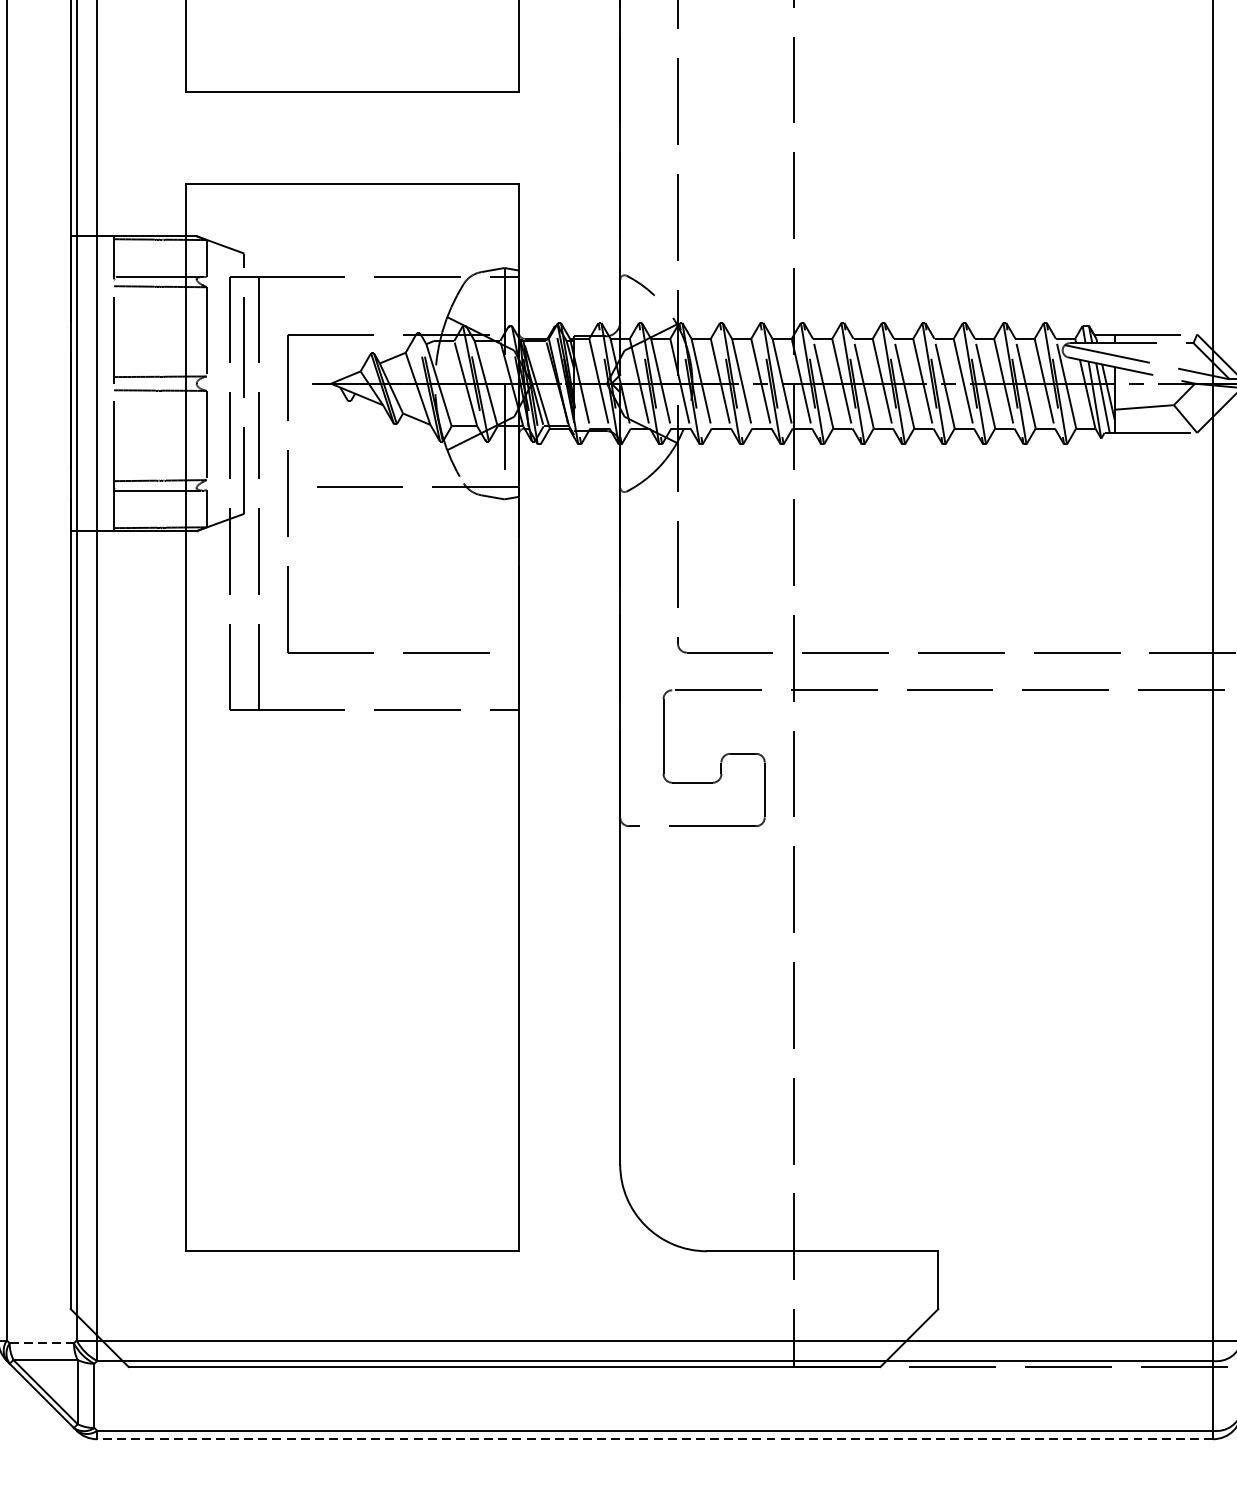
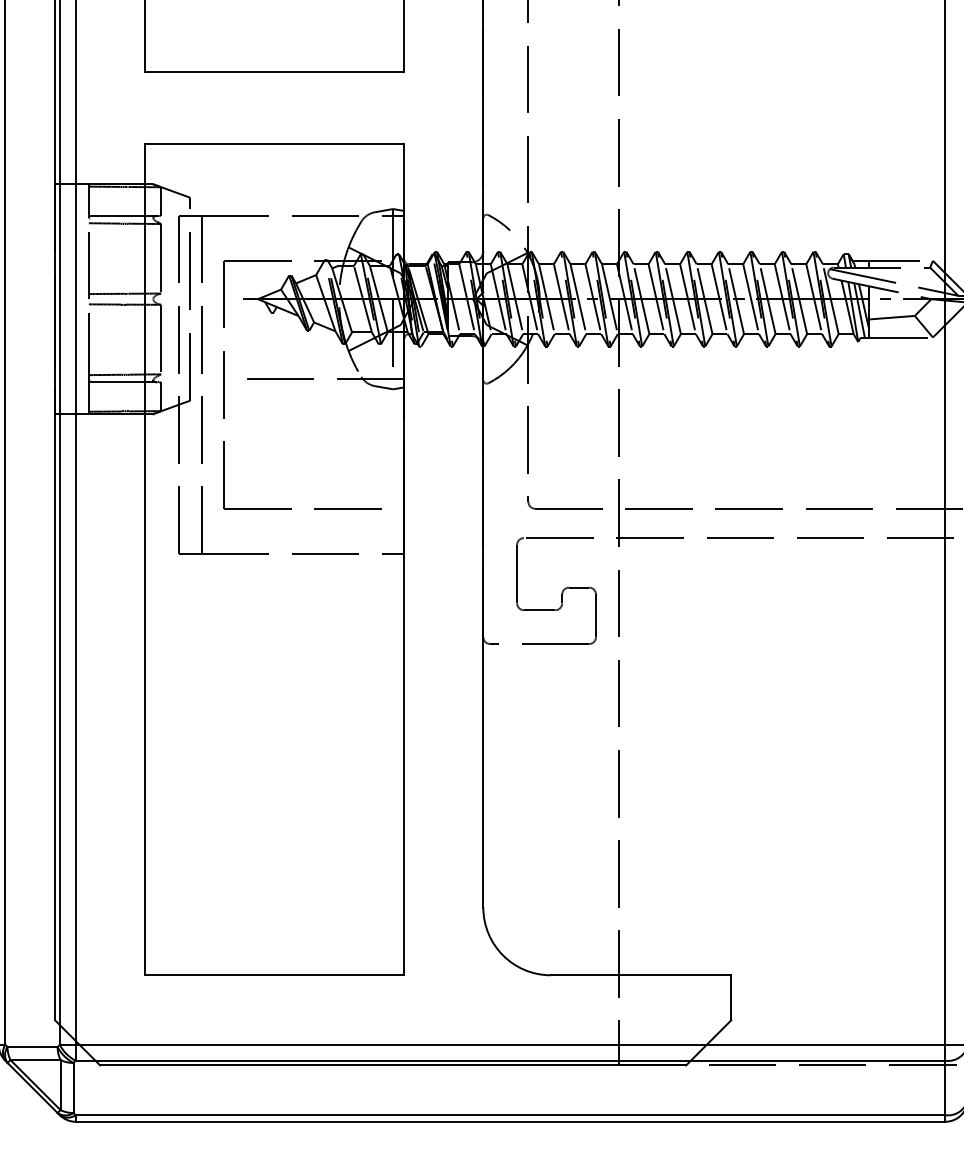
line: (42, 1343) -> (33, 1047), dashed -> solid
line: (655, 1438) -> (510, 1121), dashed -> solid

